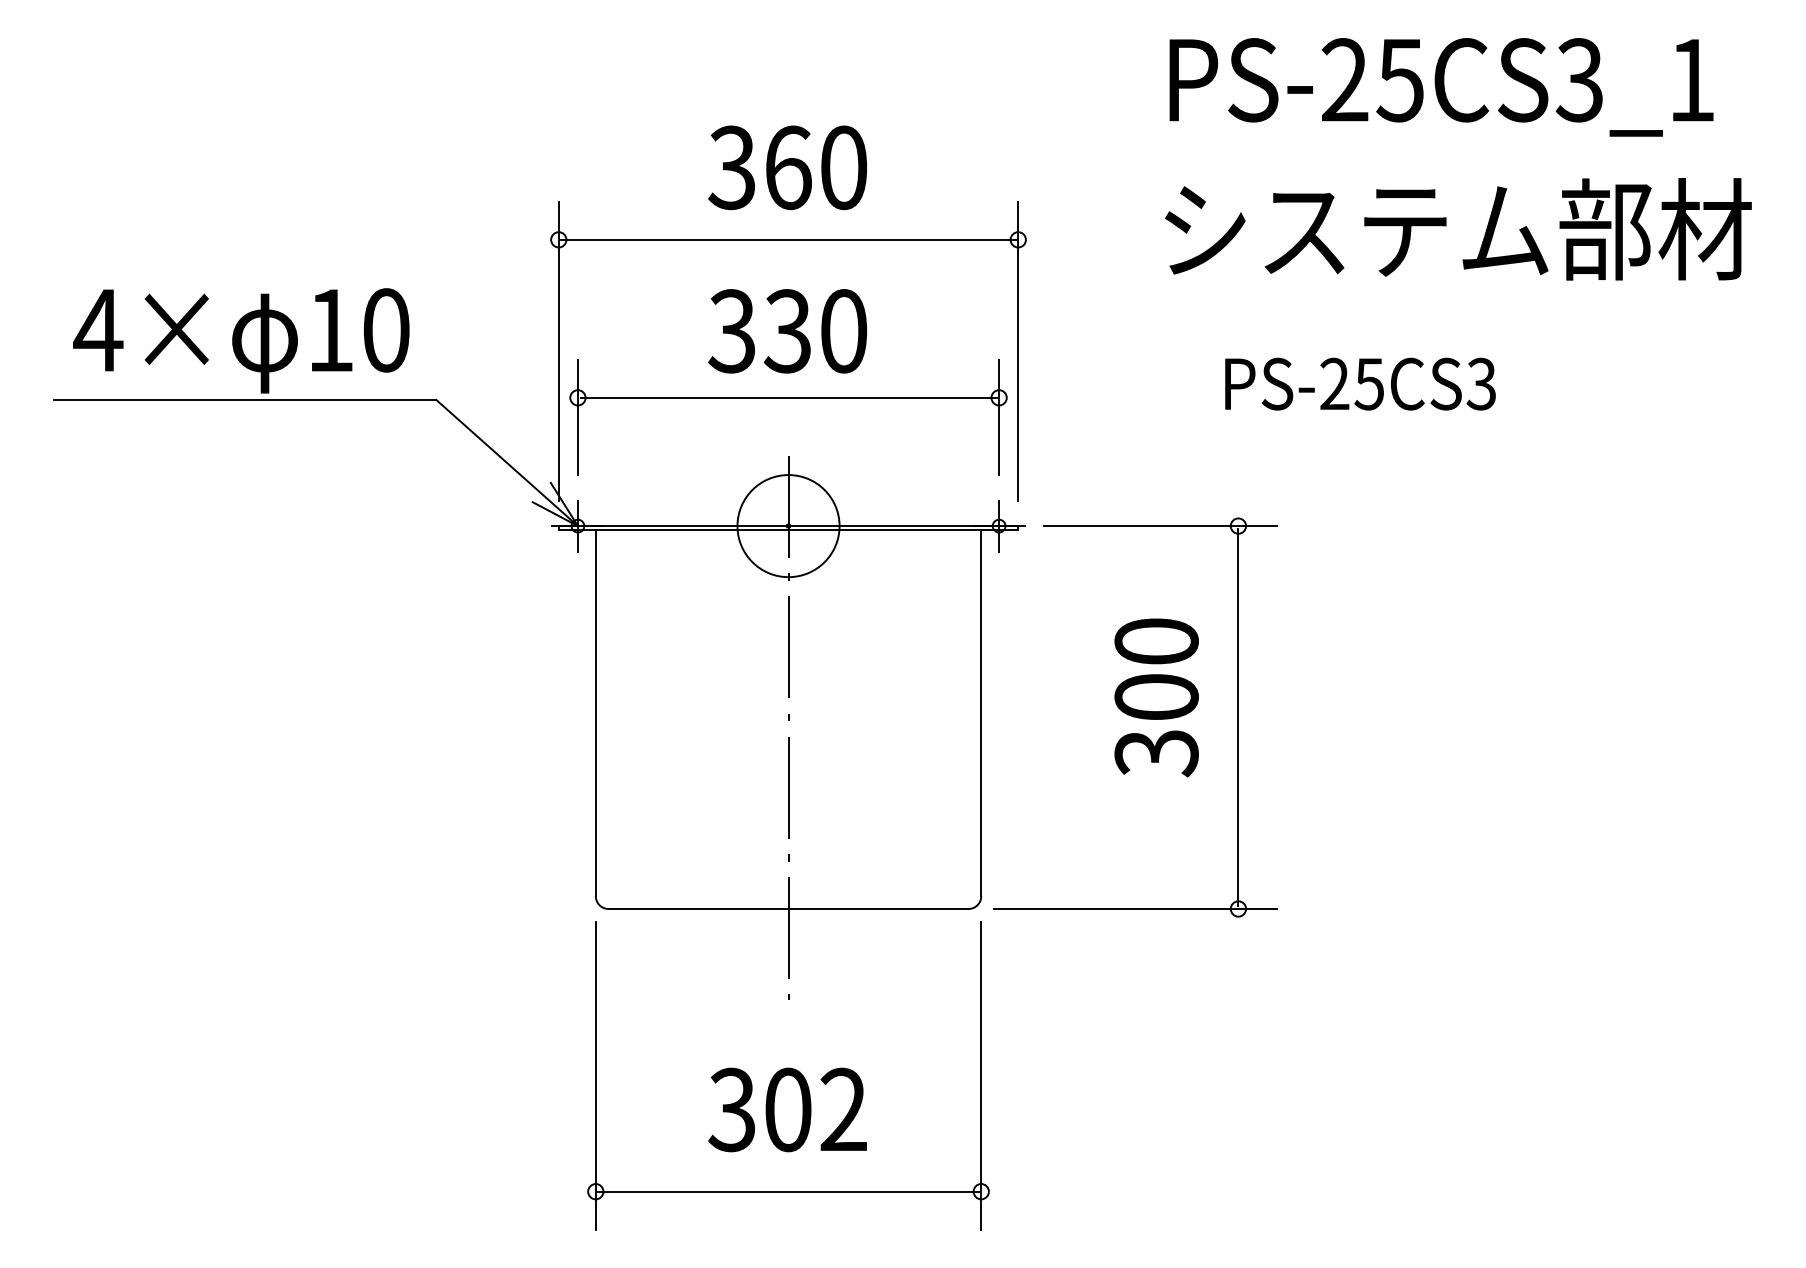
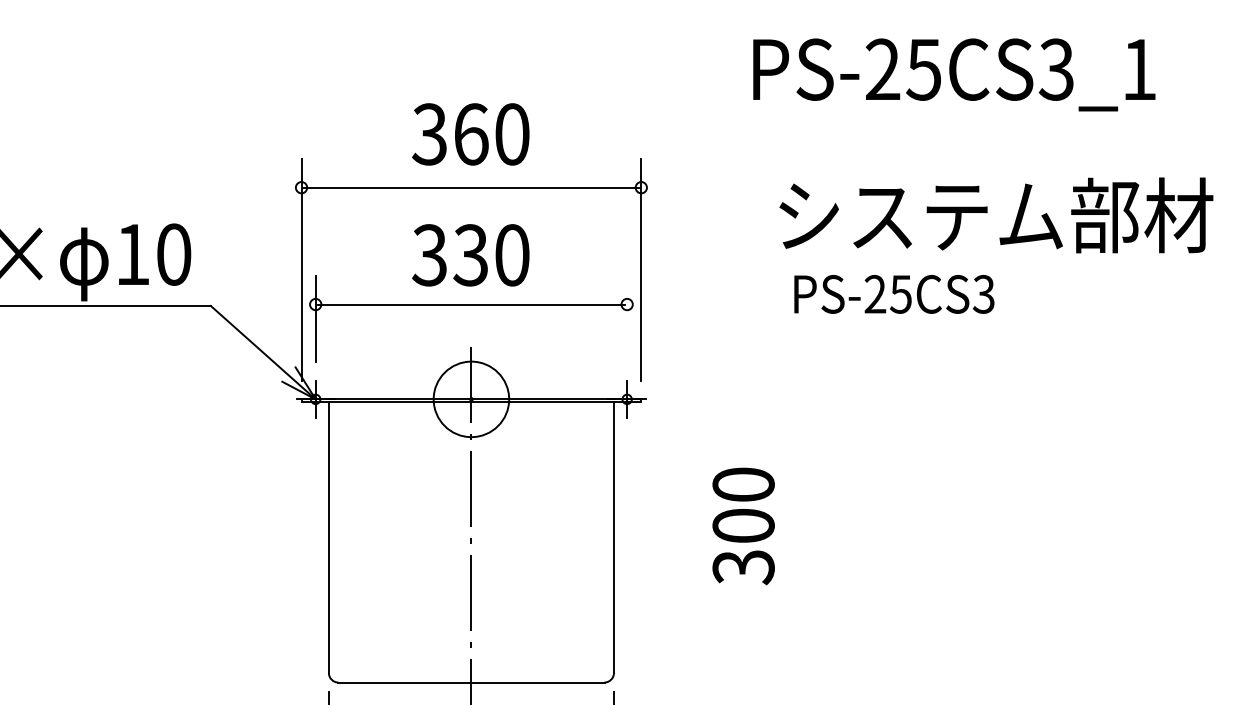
text: (1458, 229) -> (996, 215), moved
line: (999, 417) -> (627, 319), removed
part: (1237, 717) -> (803, 540), removed

